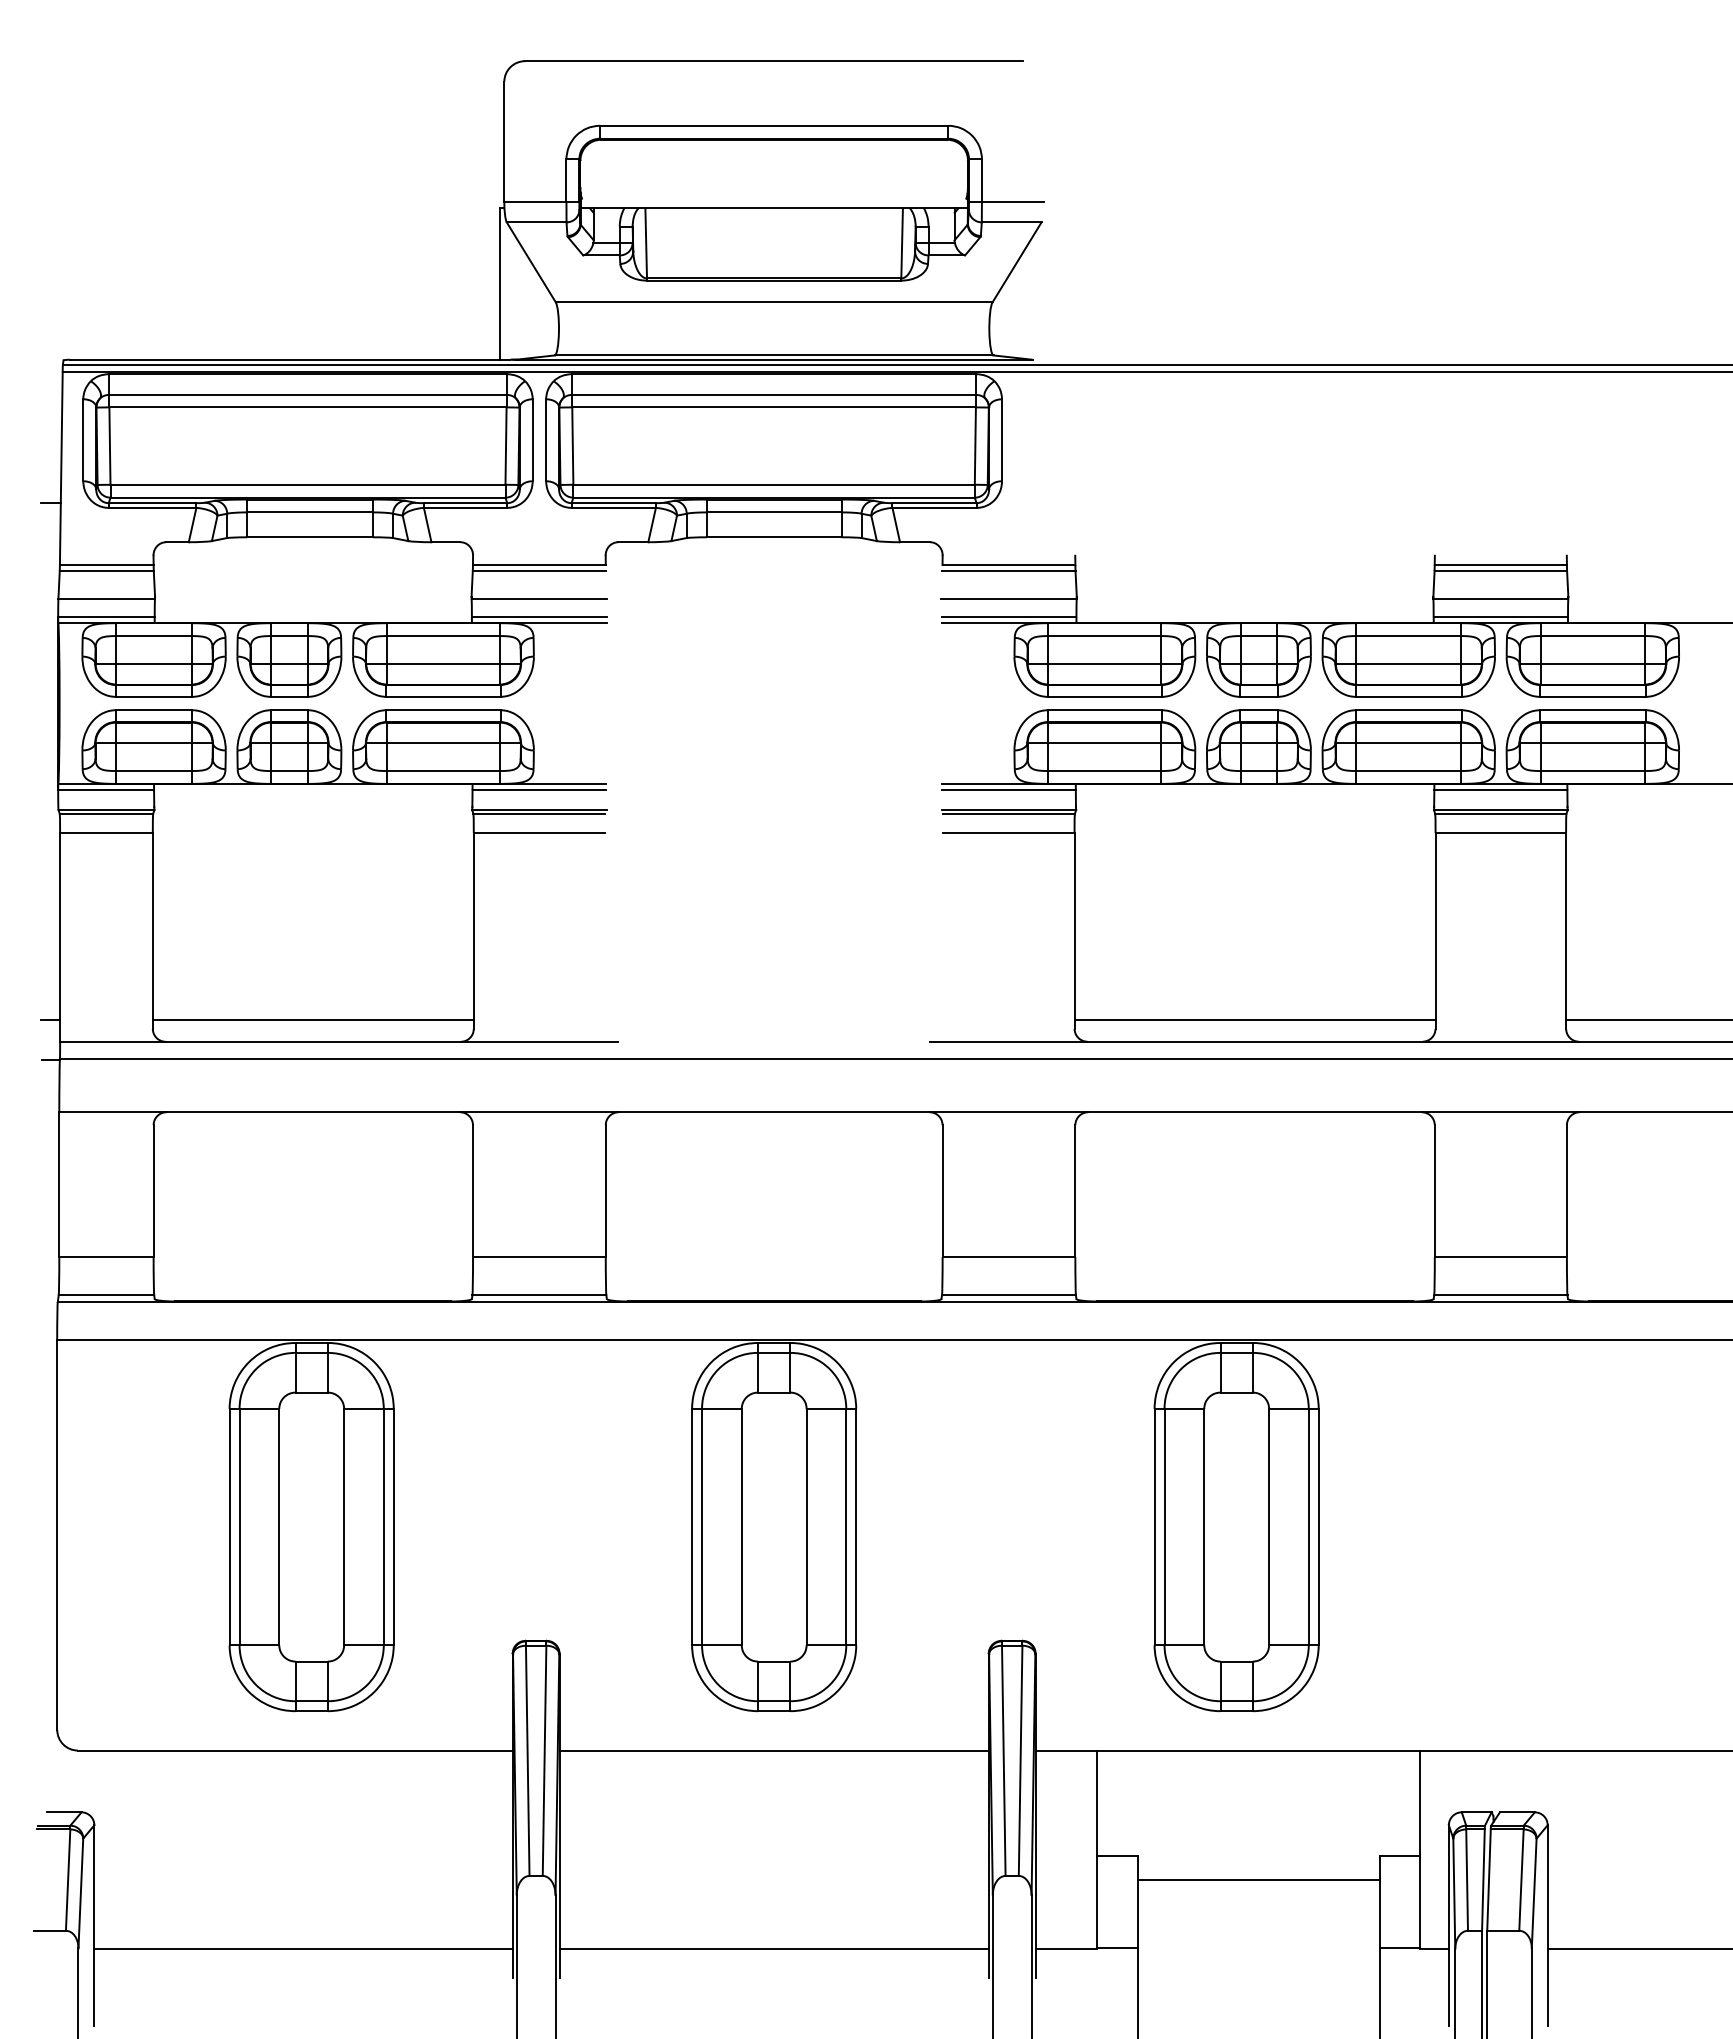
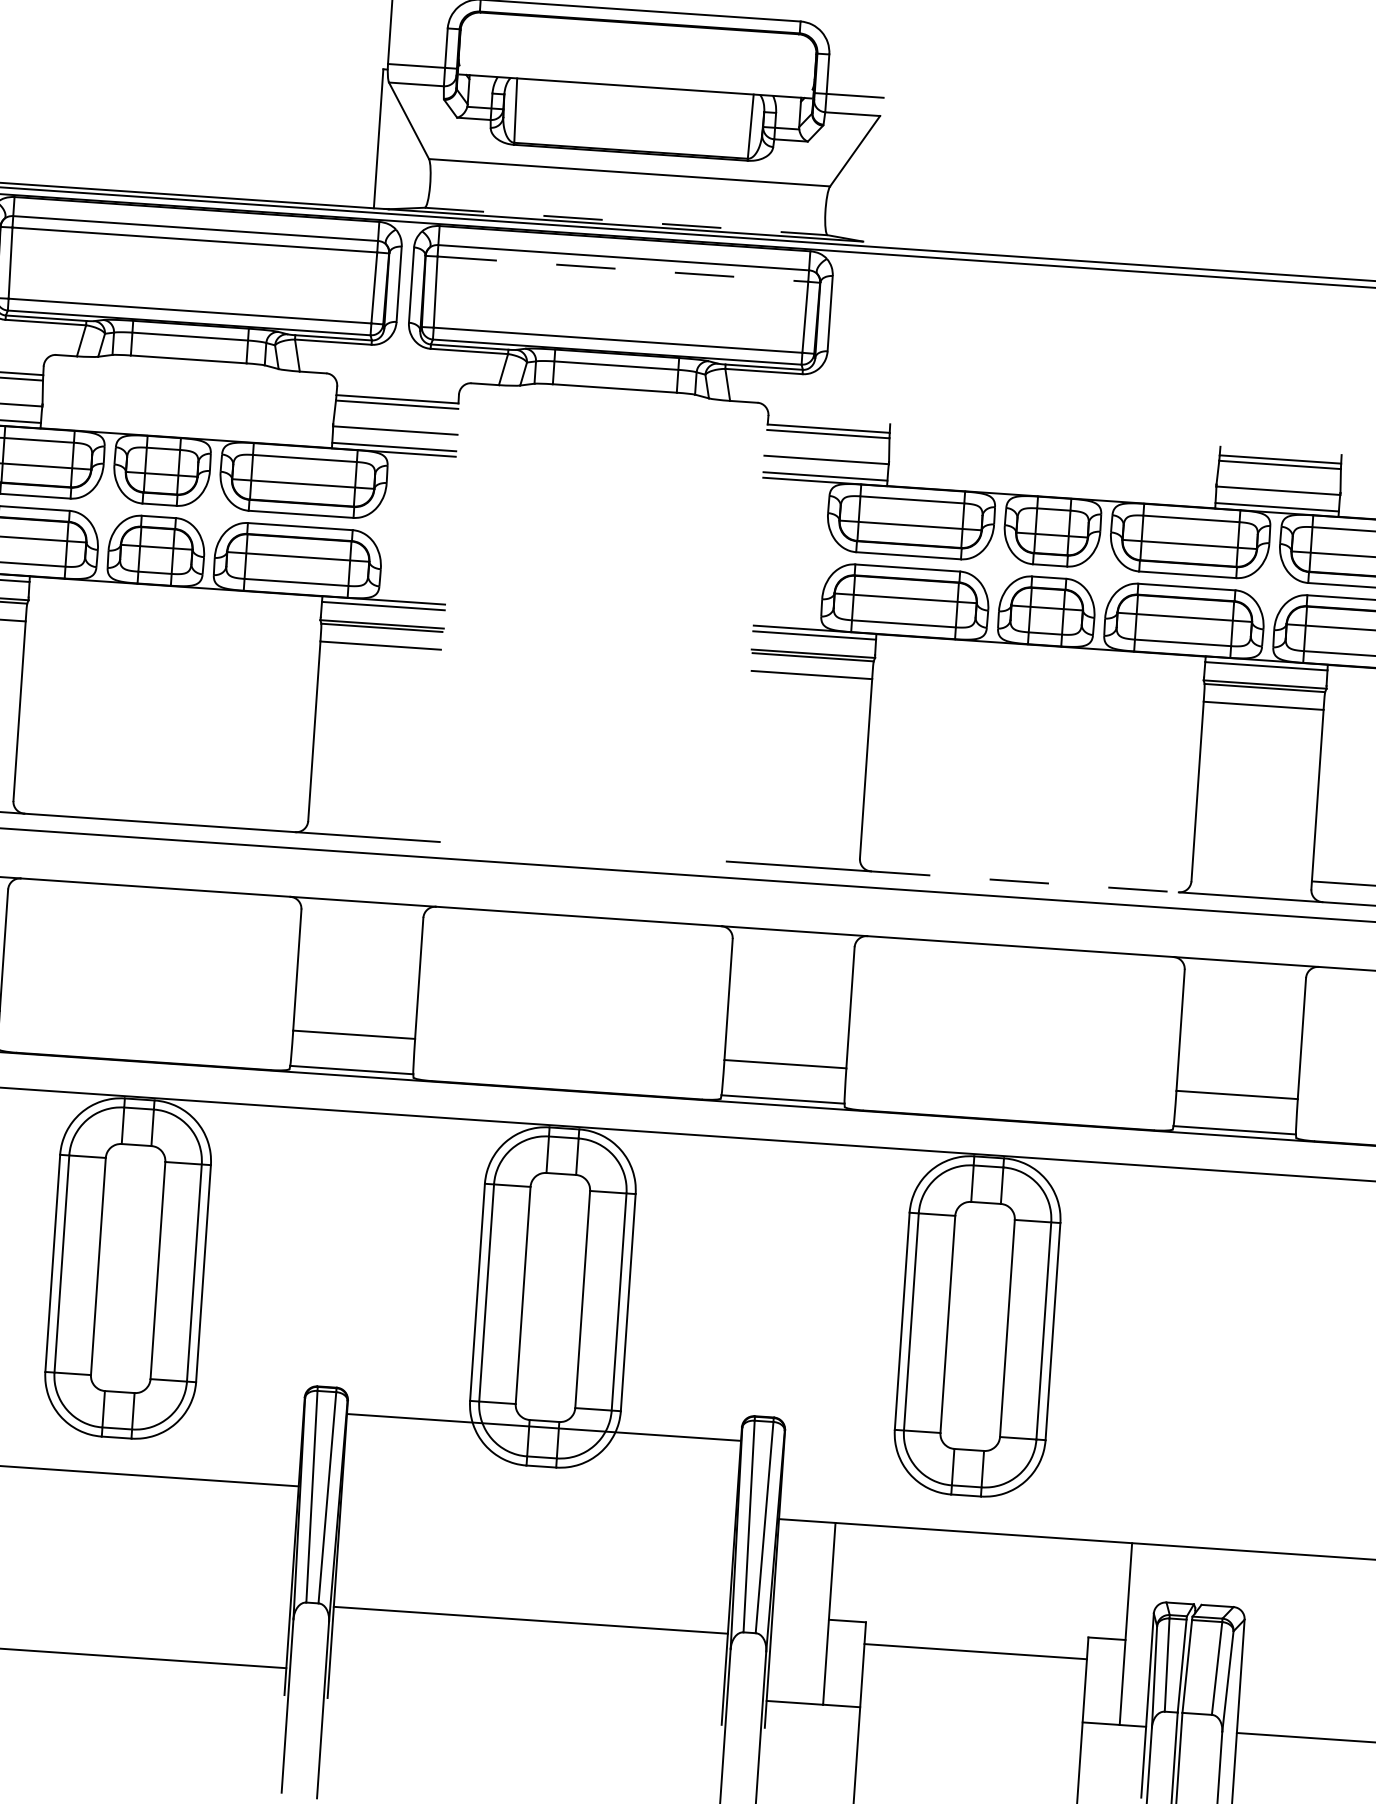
line: (774, 355) -> (626, 221), solid -> dashed
line: (774, 407) -> (623, 269), solid -> dashed
line: (312, 1020) -> (160, 803), removed
line: (1254, 1020) -> (1025, 862), removed
line: (1255, 1041) -> (1025, 881), solid -> dashed
line: (773, 1750) -> (543, 1427), moved
line: (773, 1948) -> (530, 1620), moved

